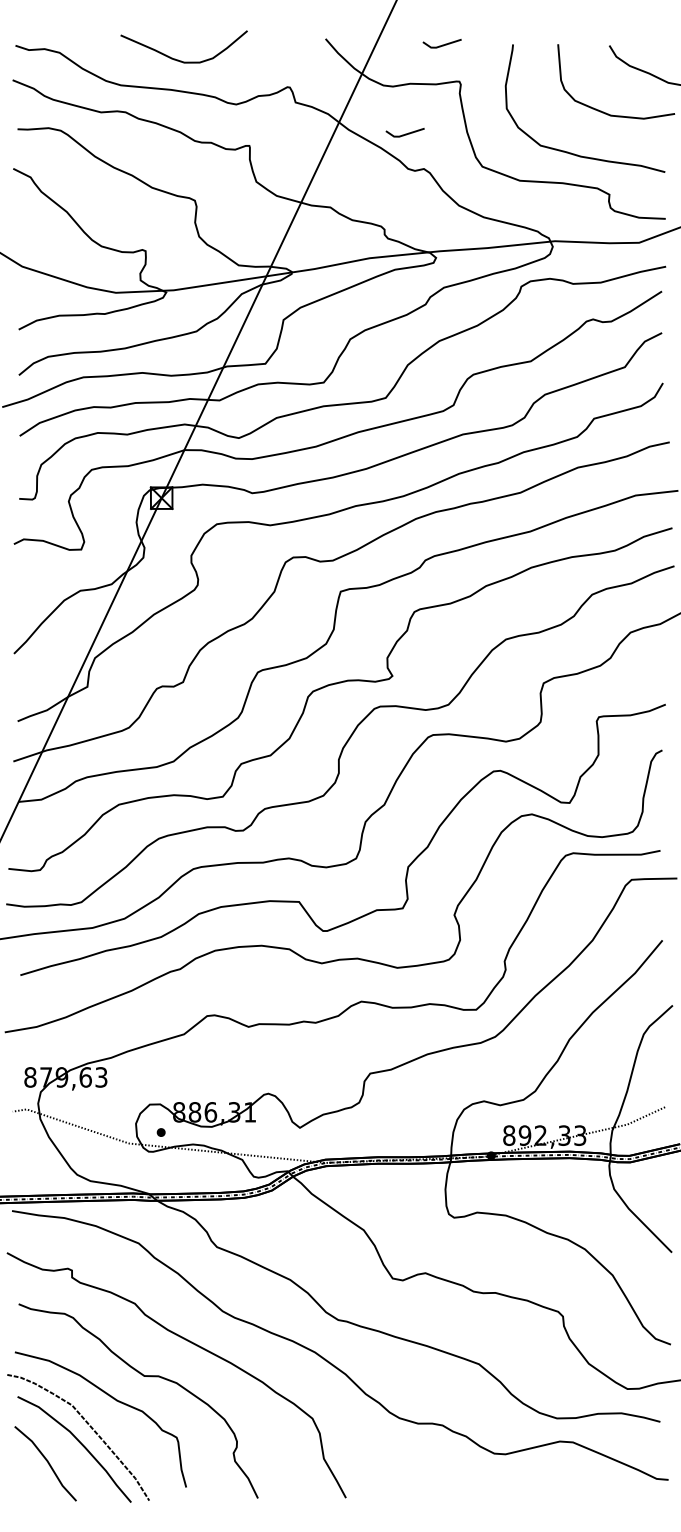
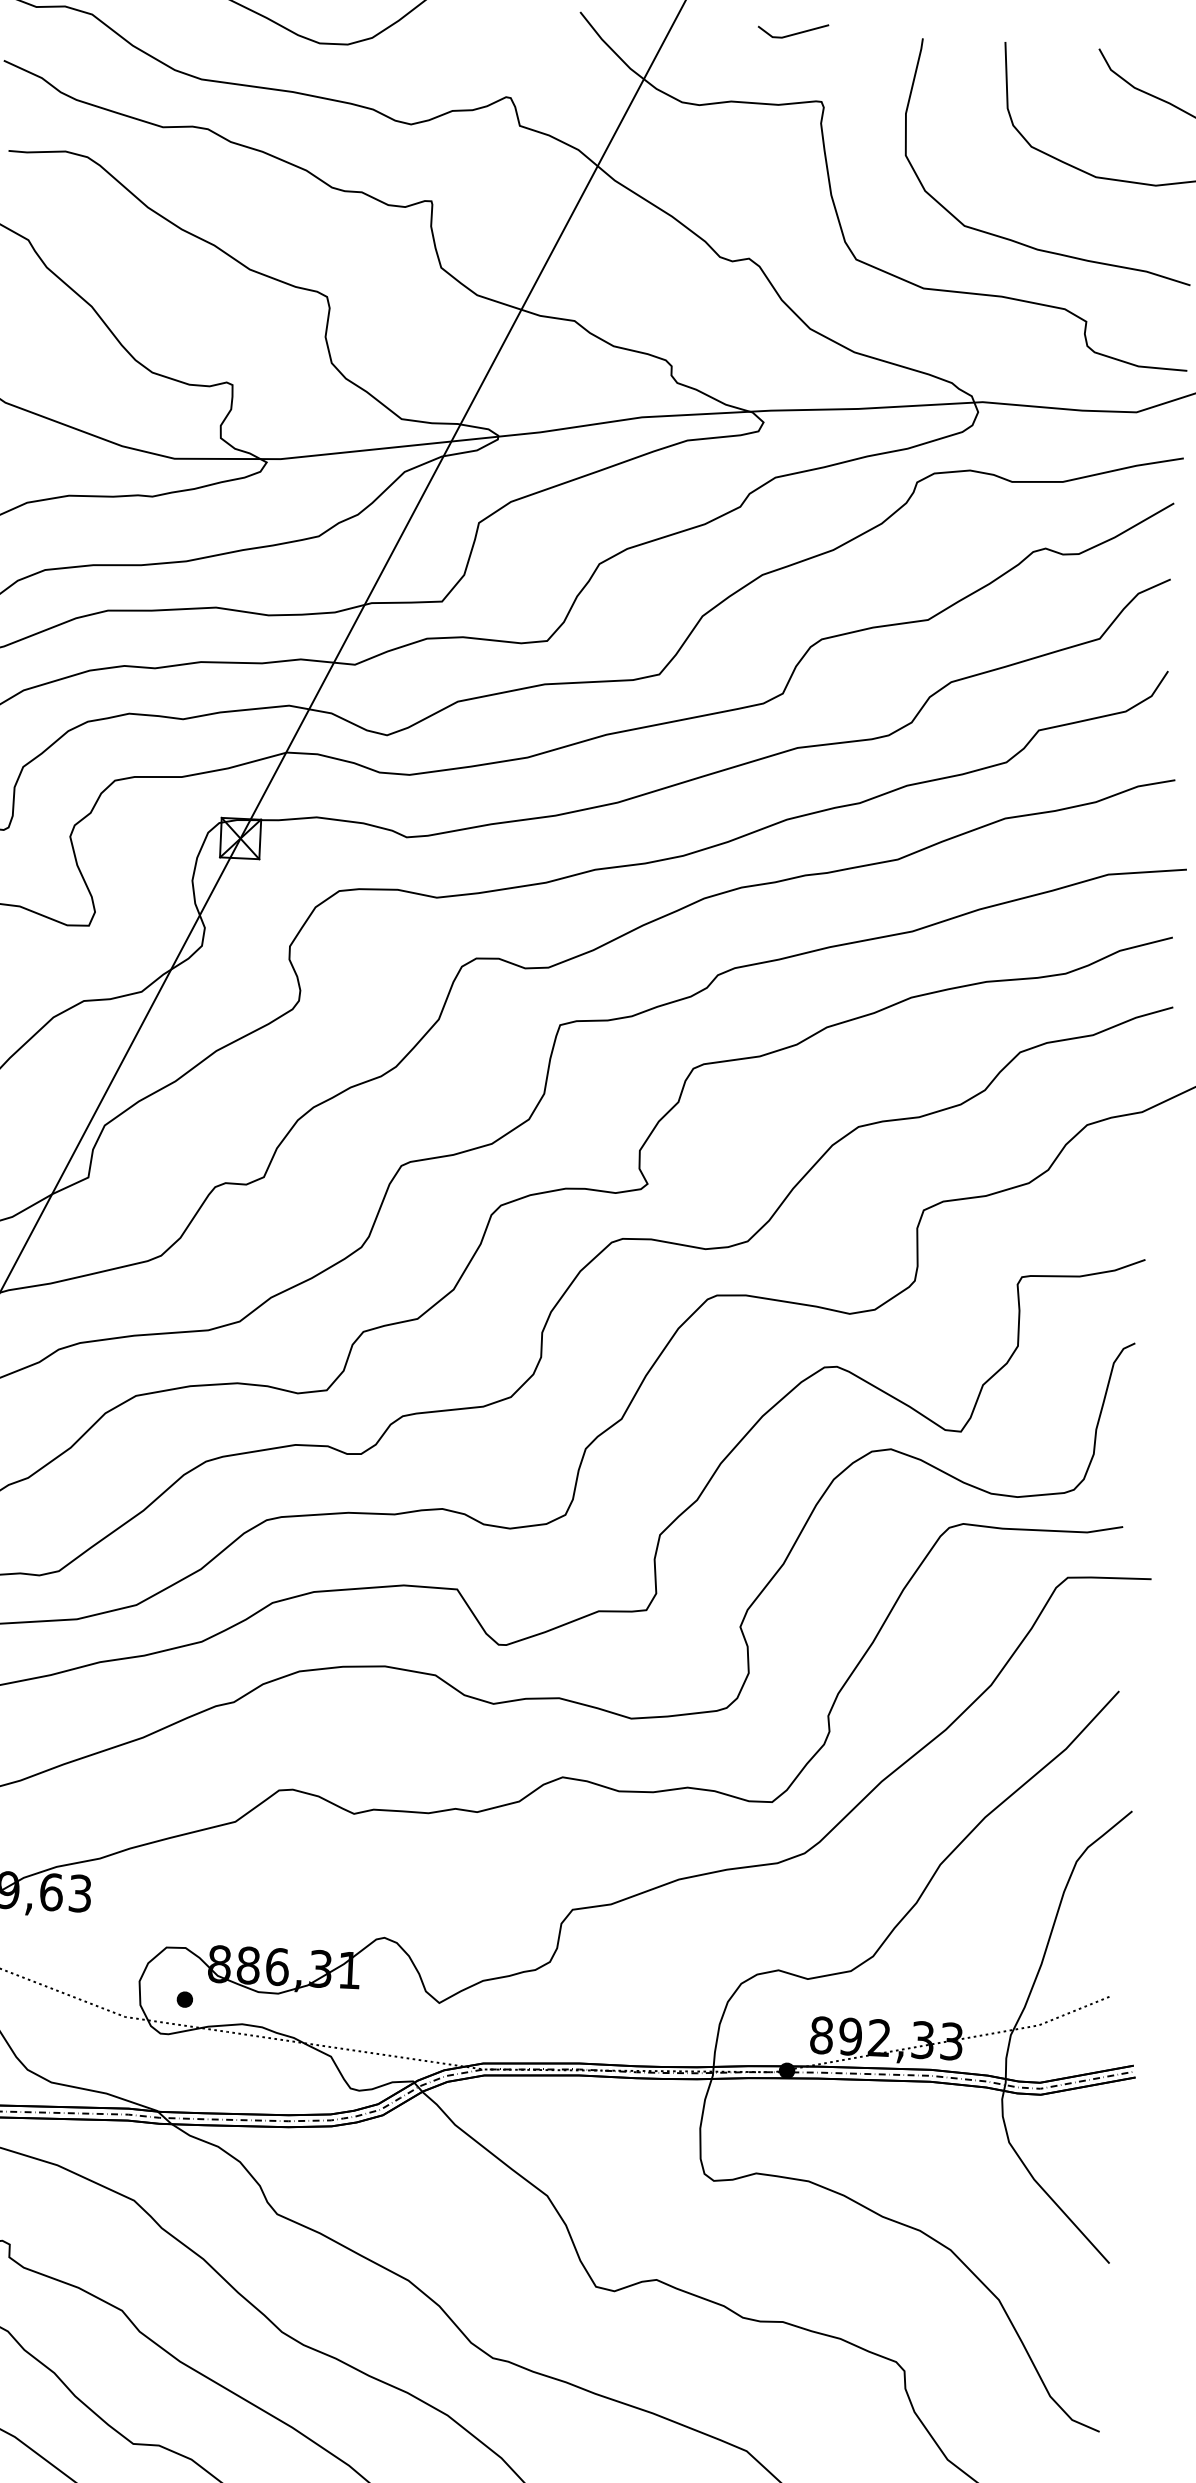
line: (405, 133) -> (718, 192), removed

